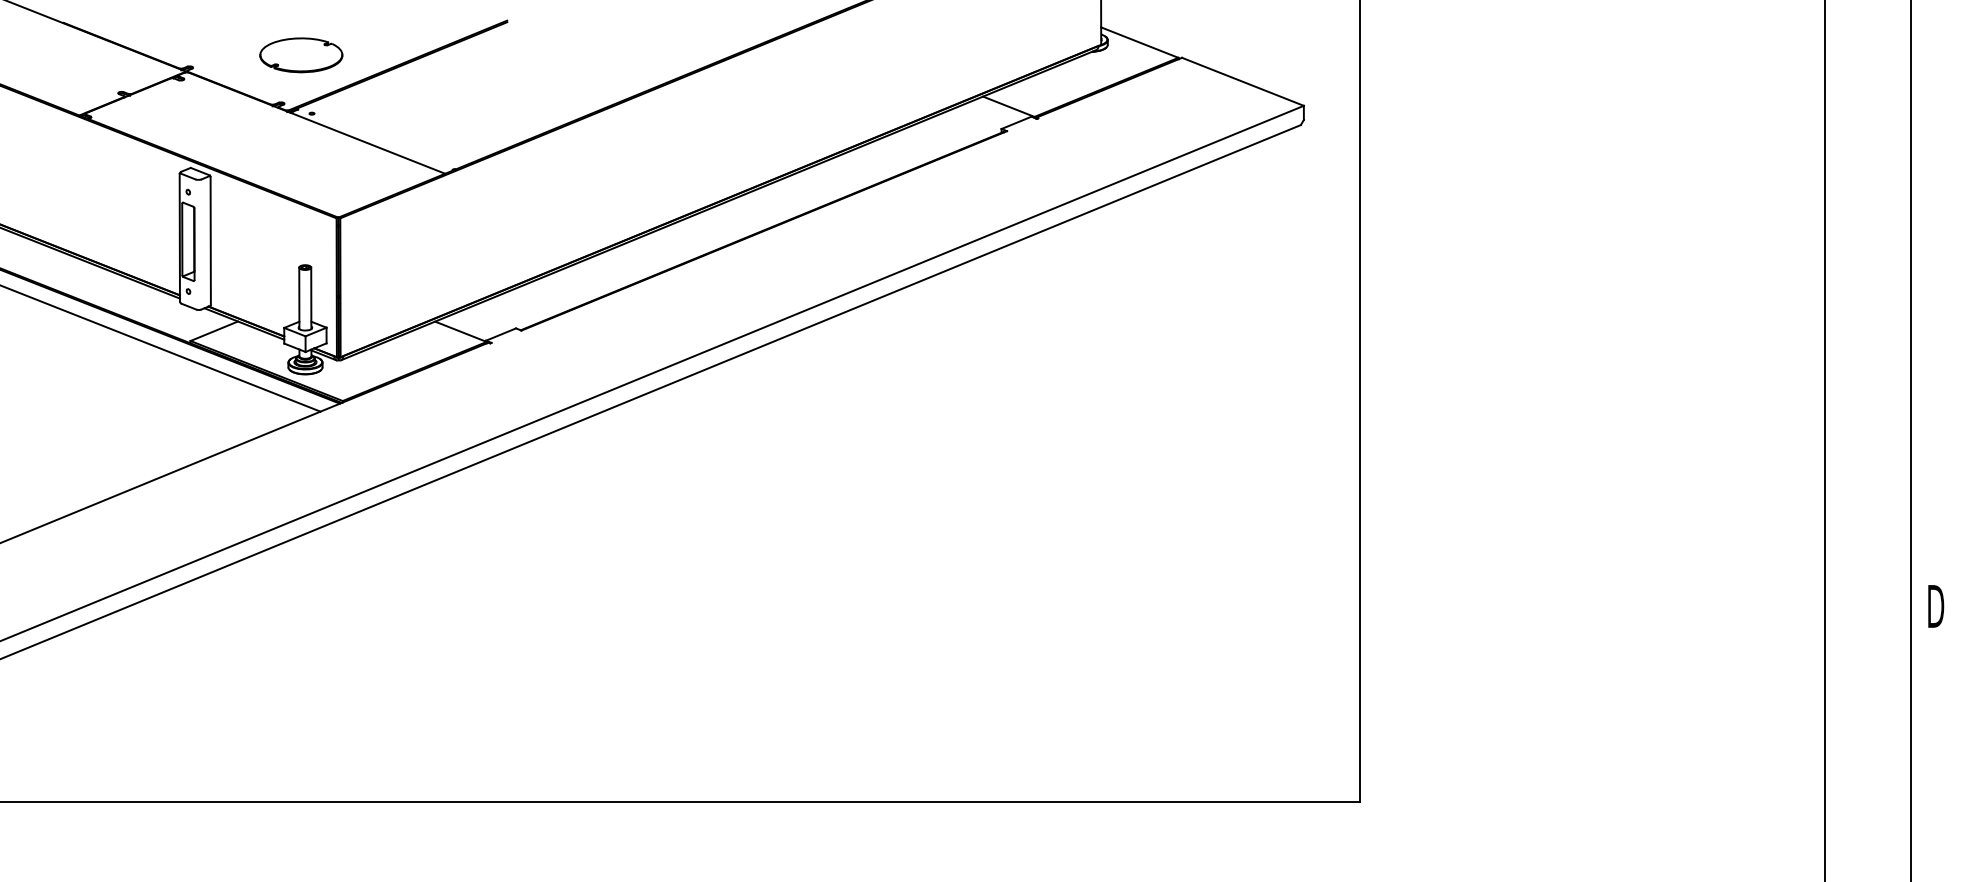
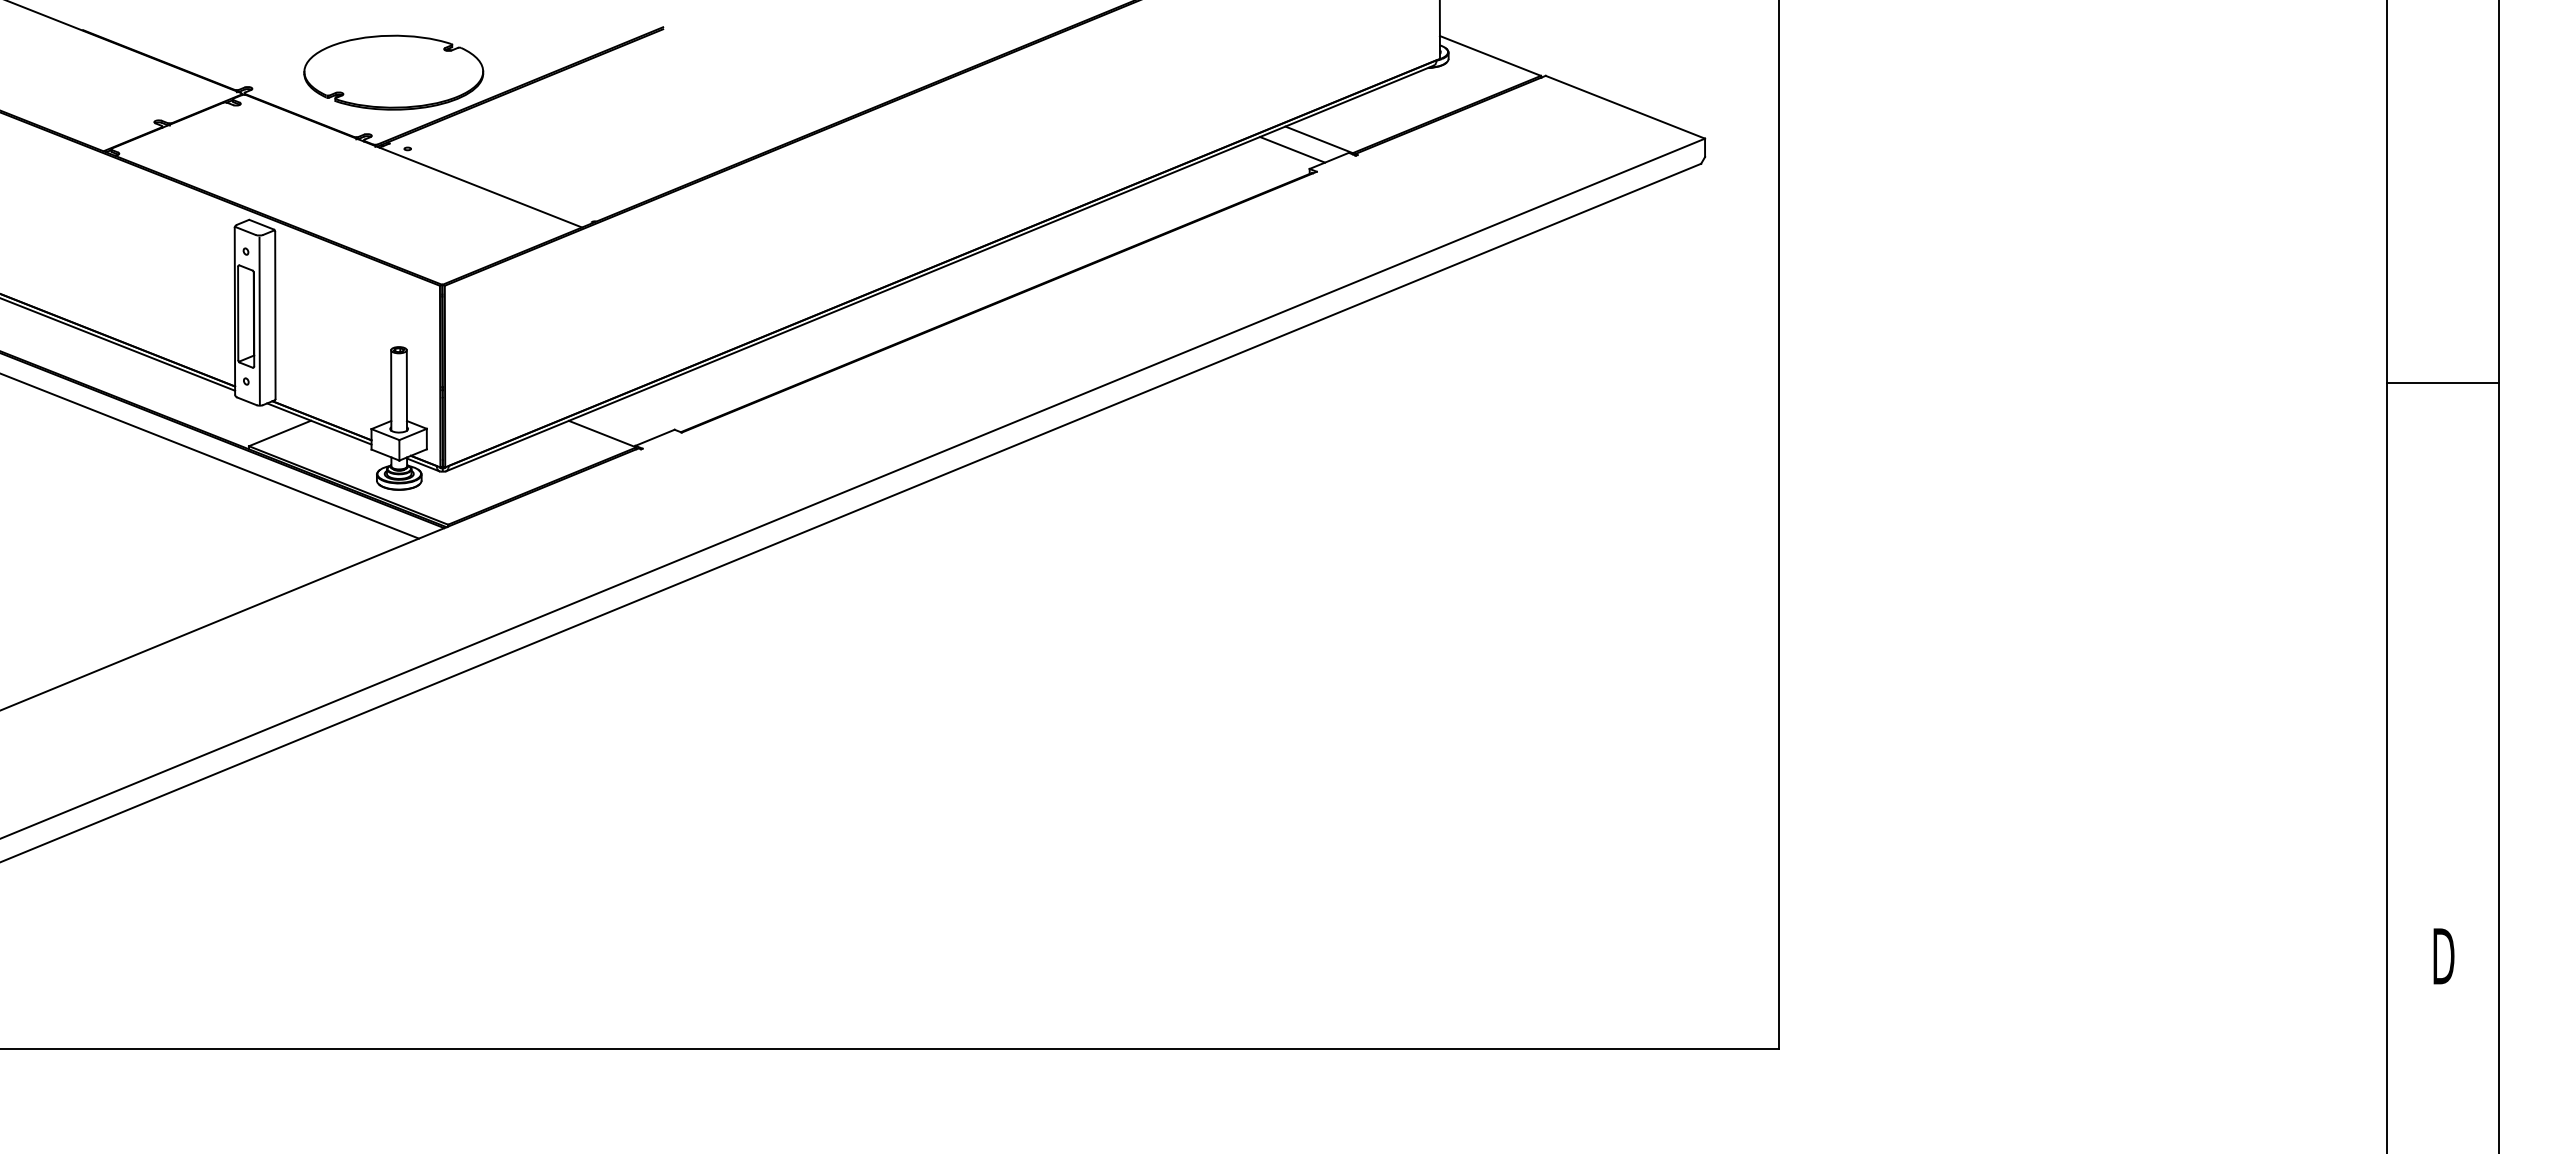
part: (301, 55) -> (393, 72), size x1.67
line: (988, 114) -> (1292, 149), added
line: (198, 244) -> (259, 320), added
line: (1867, 292) -> (2442, 382), added
text: (1935, 606) -> (2443, 956), moved

